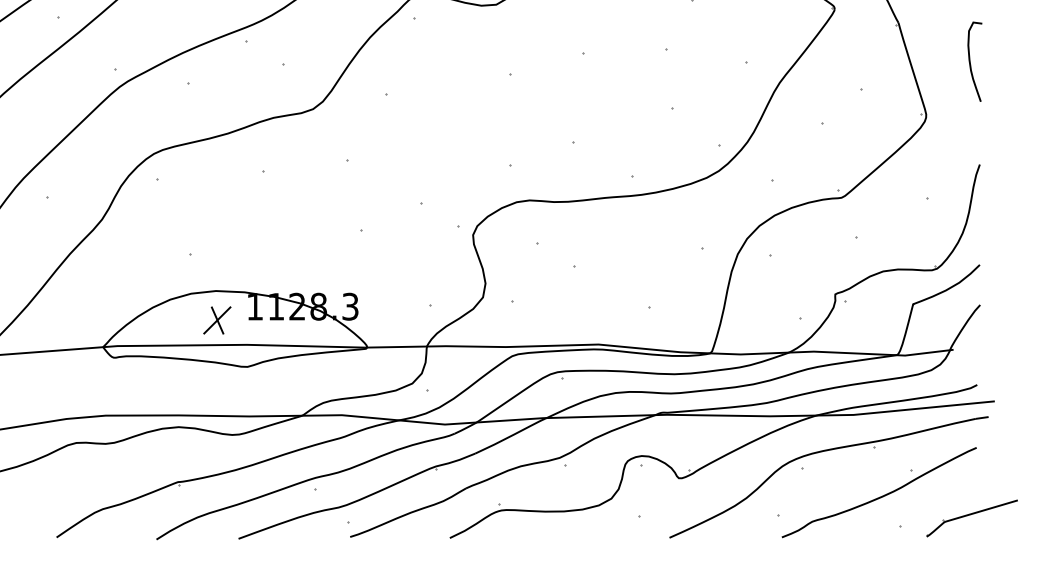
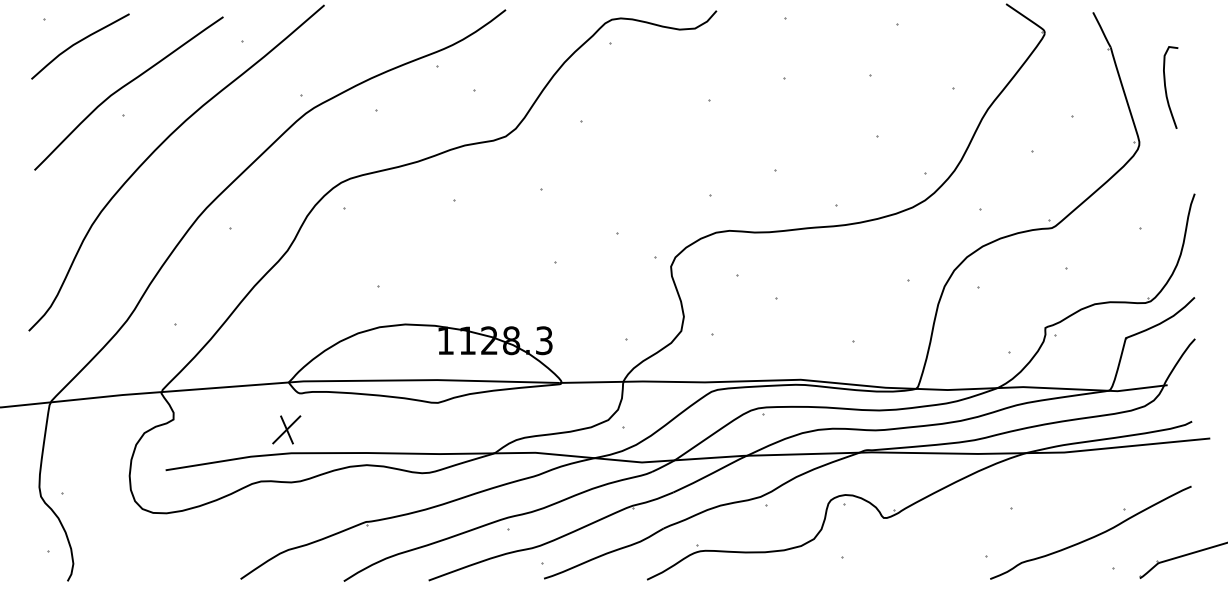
curve: (970, 61) -> (1166, 87), moved
part: (217, 320) -> (286, 429), moved
part: (821, 452) -> (1031, 491), removed

